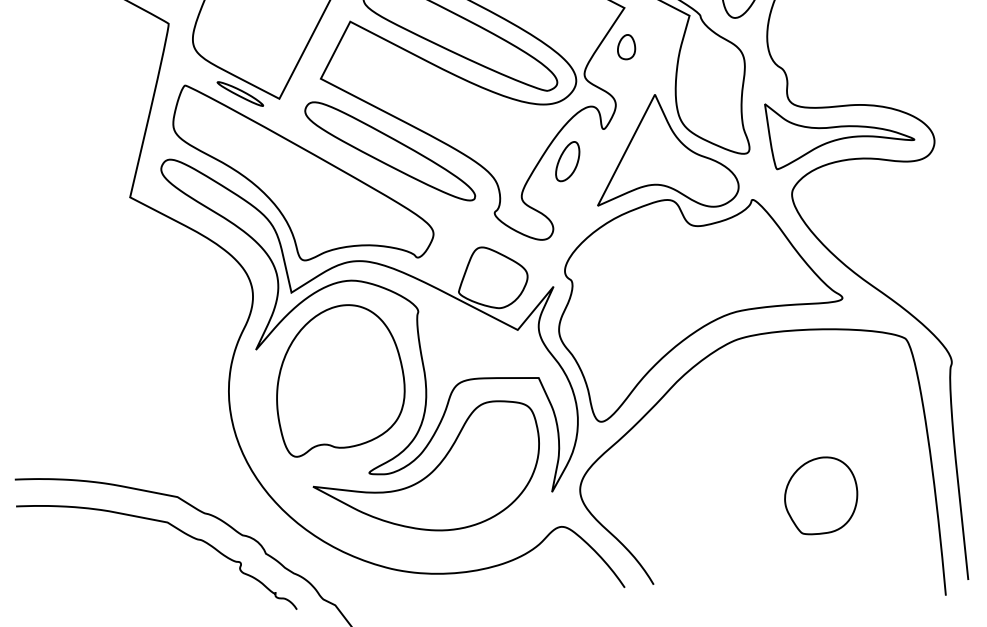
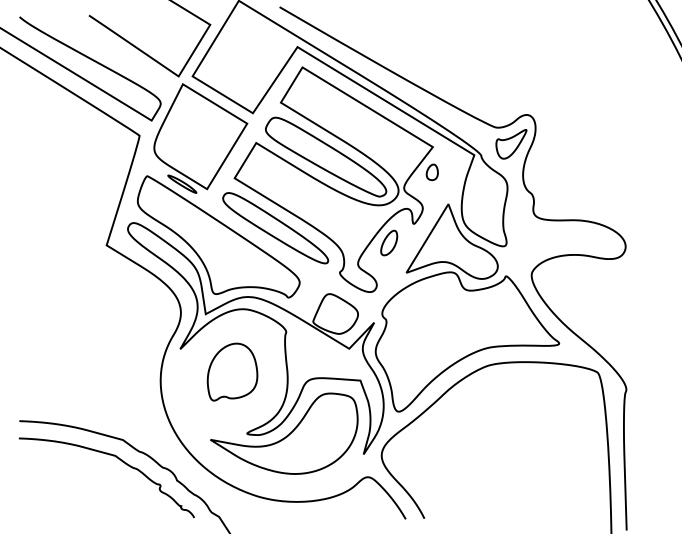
part: (840, 131) -> (565, 236), removed
part: (339, 378) -> (232, 371), size x0.6
part: (820, 495) -> (535, 469), removed

